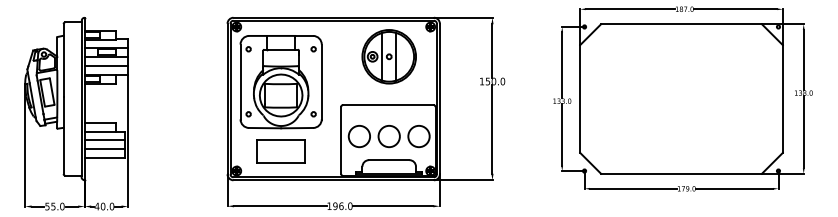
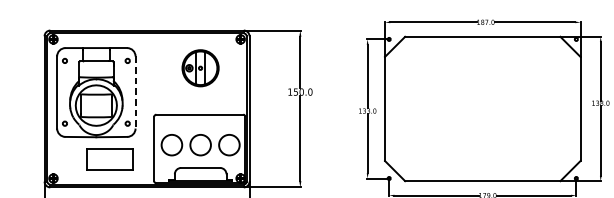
part: (388, 56) -> (199, 67), size x0.7
line: (321, 82) -> (135, 93), solid -> dashed
part: (280, 151) -> (109, 159), moved

